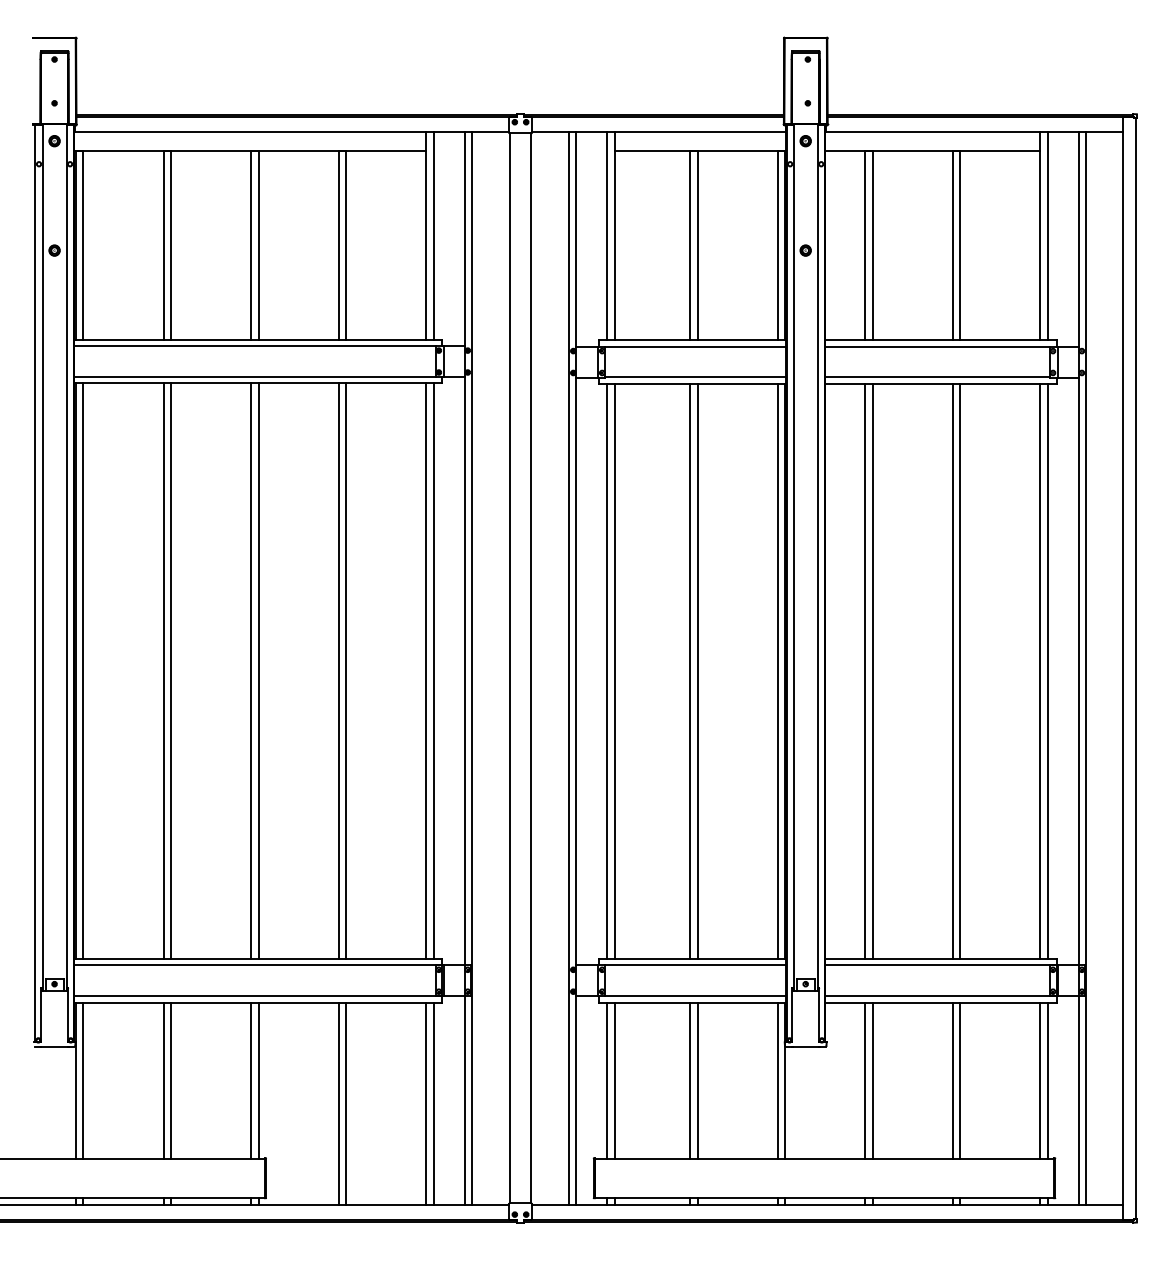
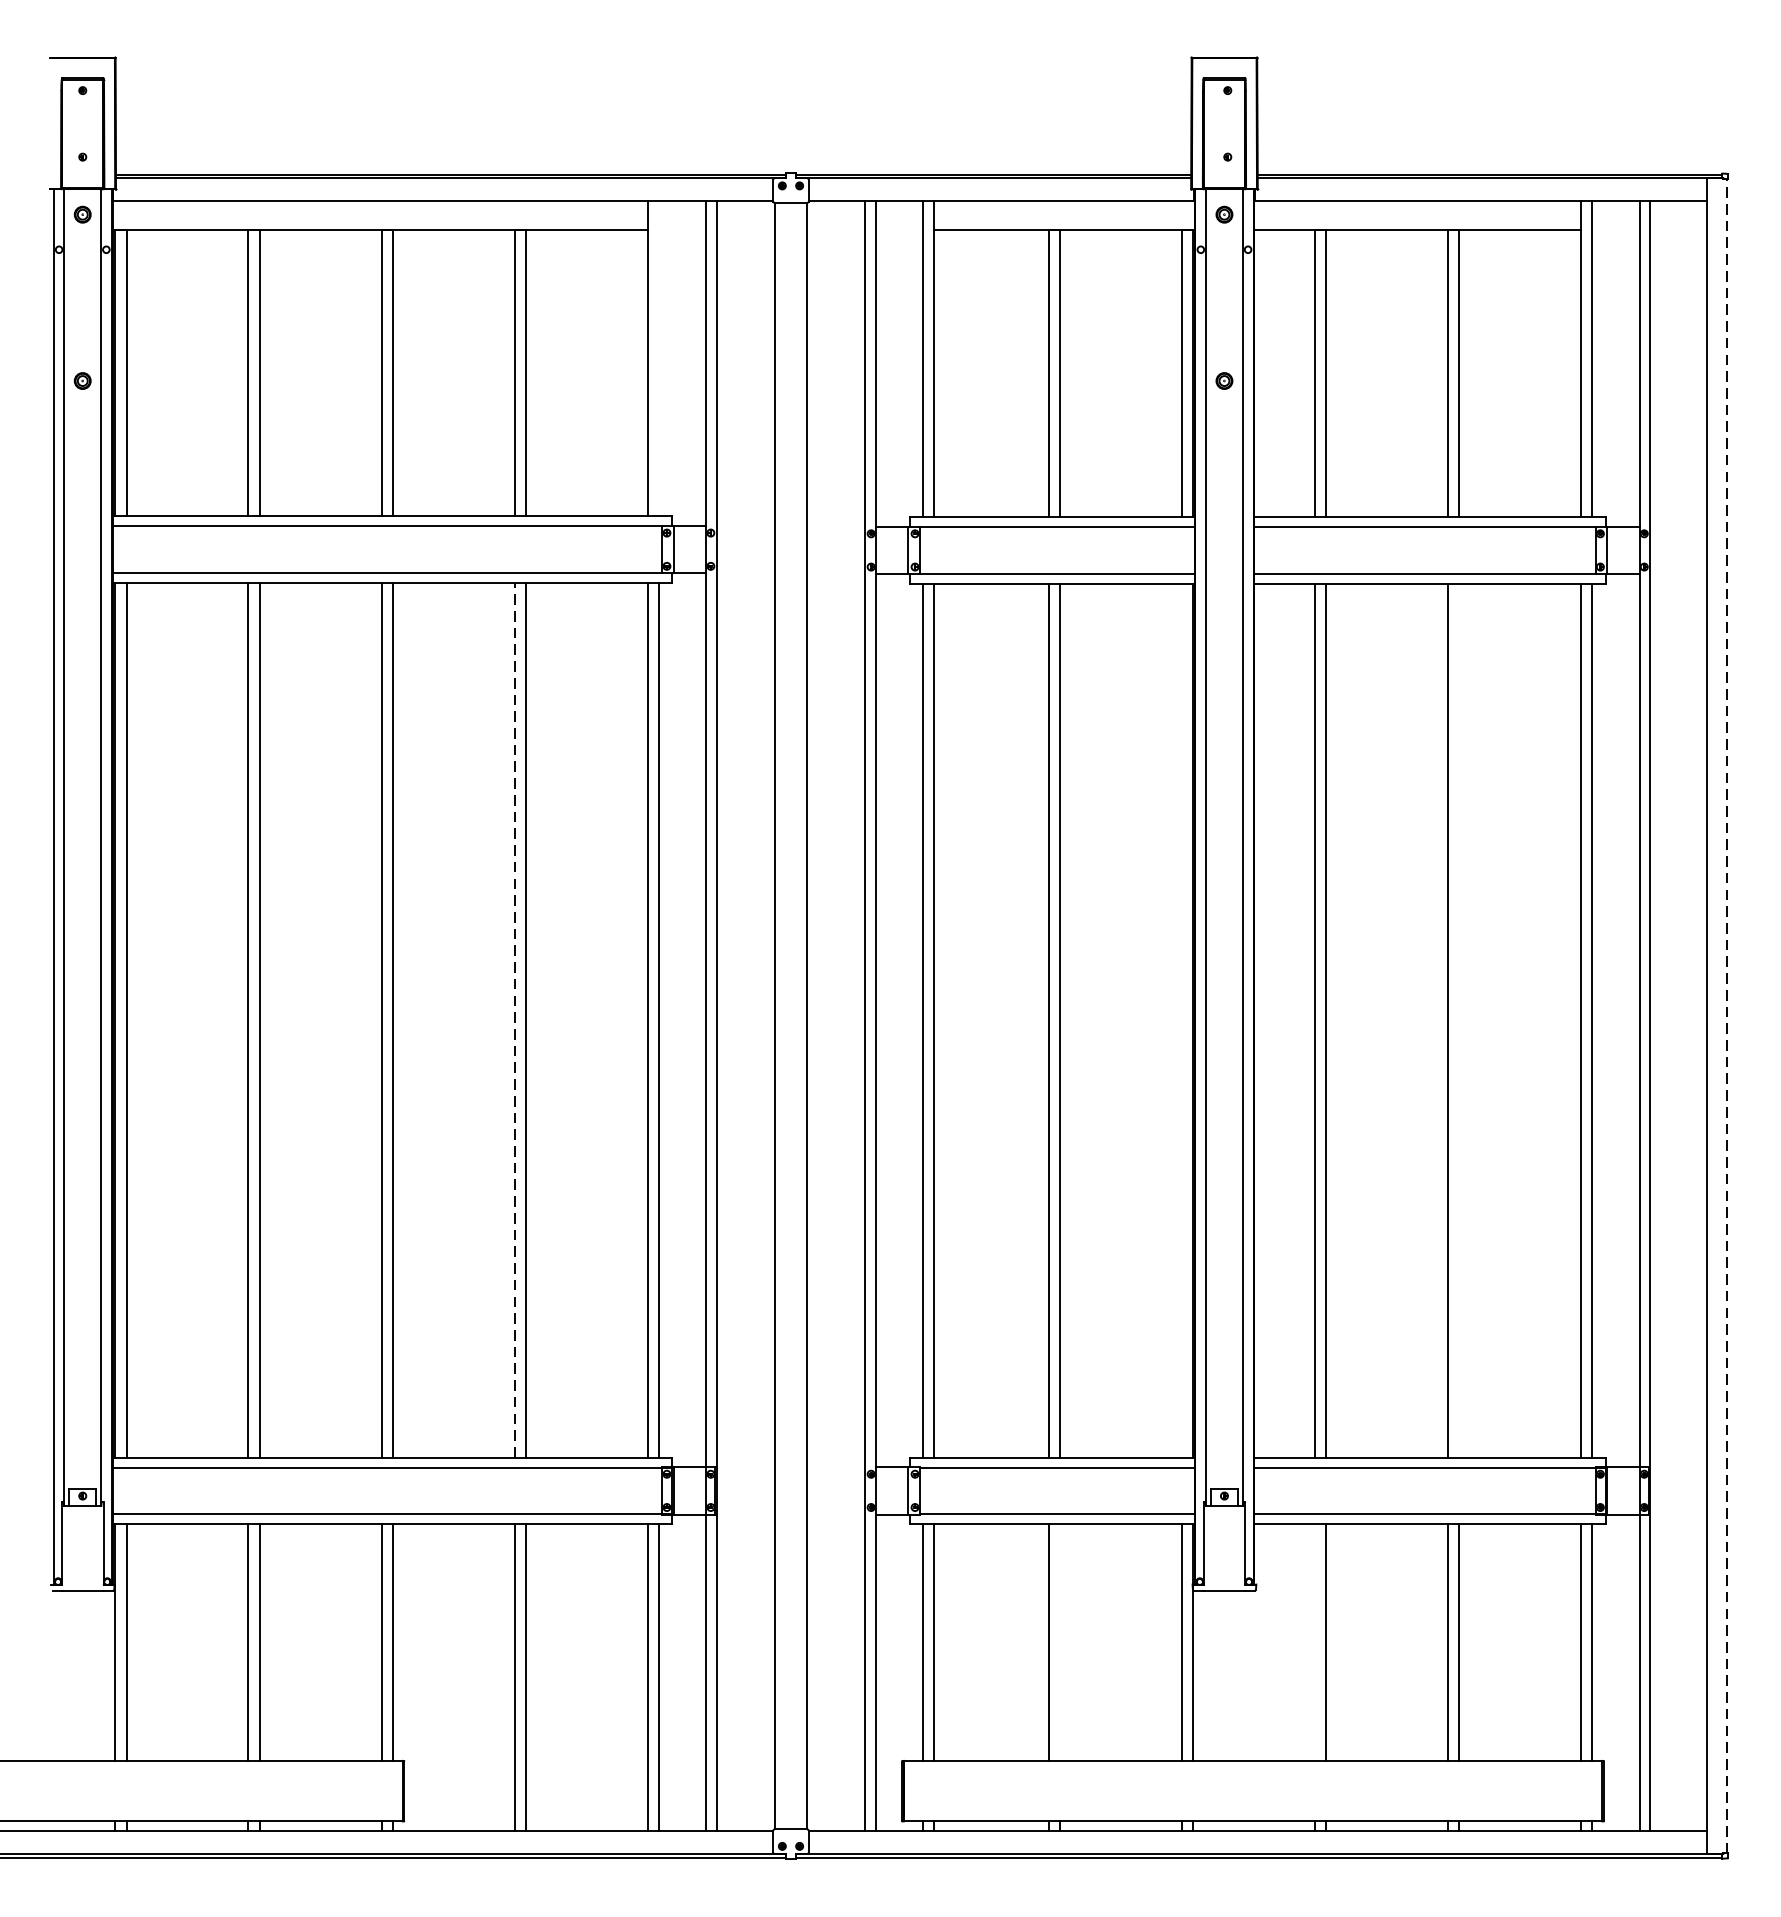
line: (433, 235) -> (658, 358), removed
line: (1136, 668) -> (1727, 1016), solid -> dashed
line: (777, 670) -> (1181, 1019), removed
line: (960, 670) -> (1459, 1019), removed
line: (338, 671) -> (514, 1020), solid -> dashed
line: (697, 1080) -> (1059, 1642), removed
line: (865, 1080) -> (1315, 1642), removed

